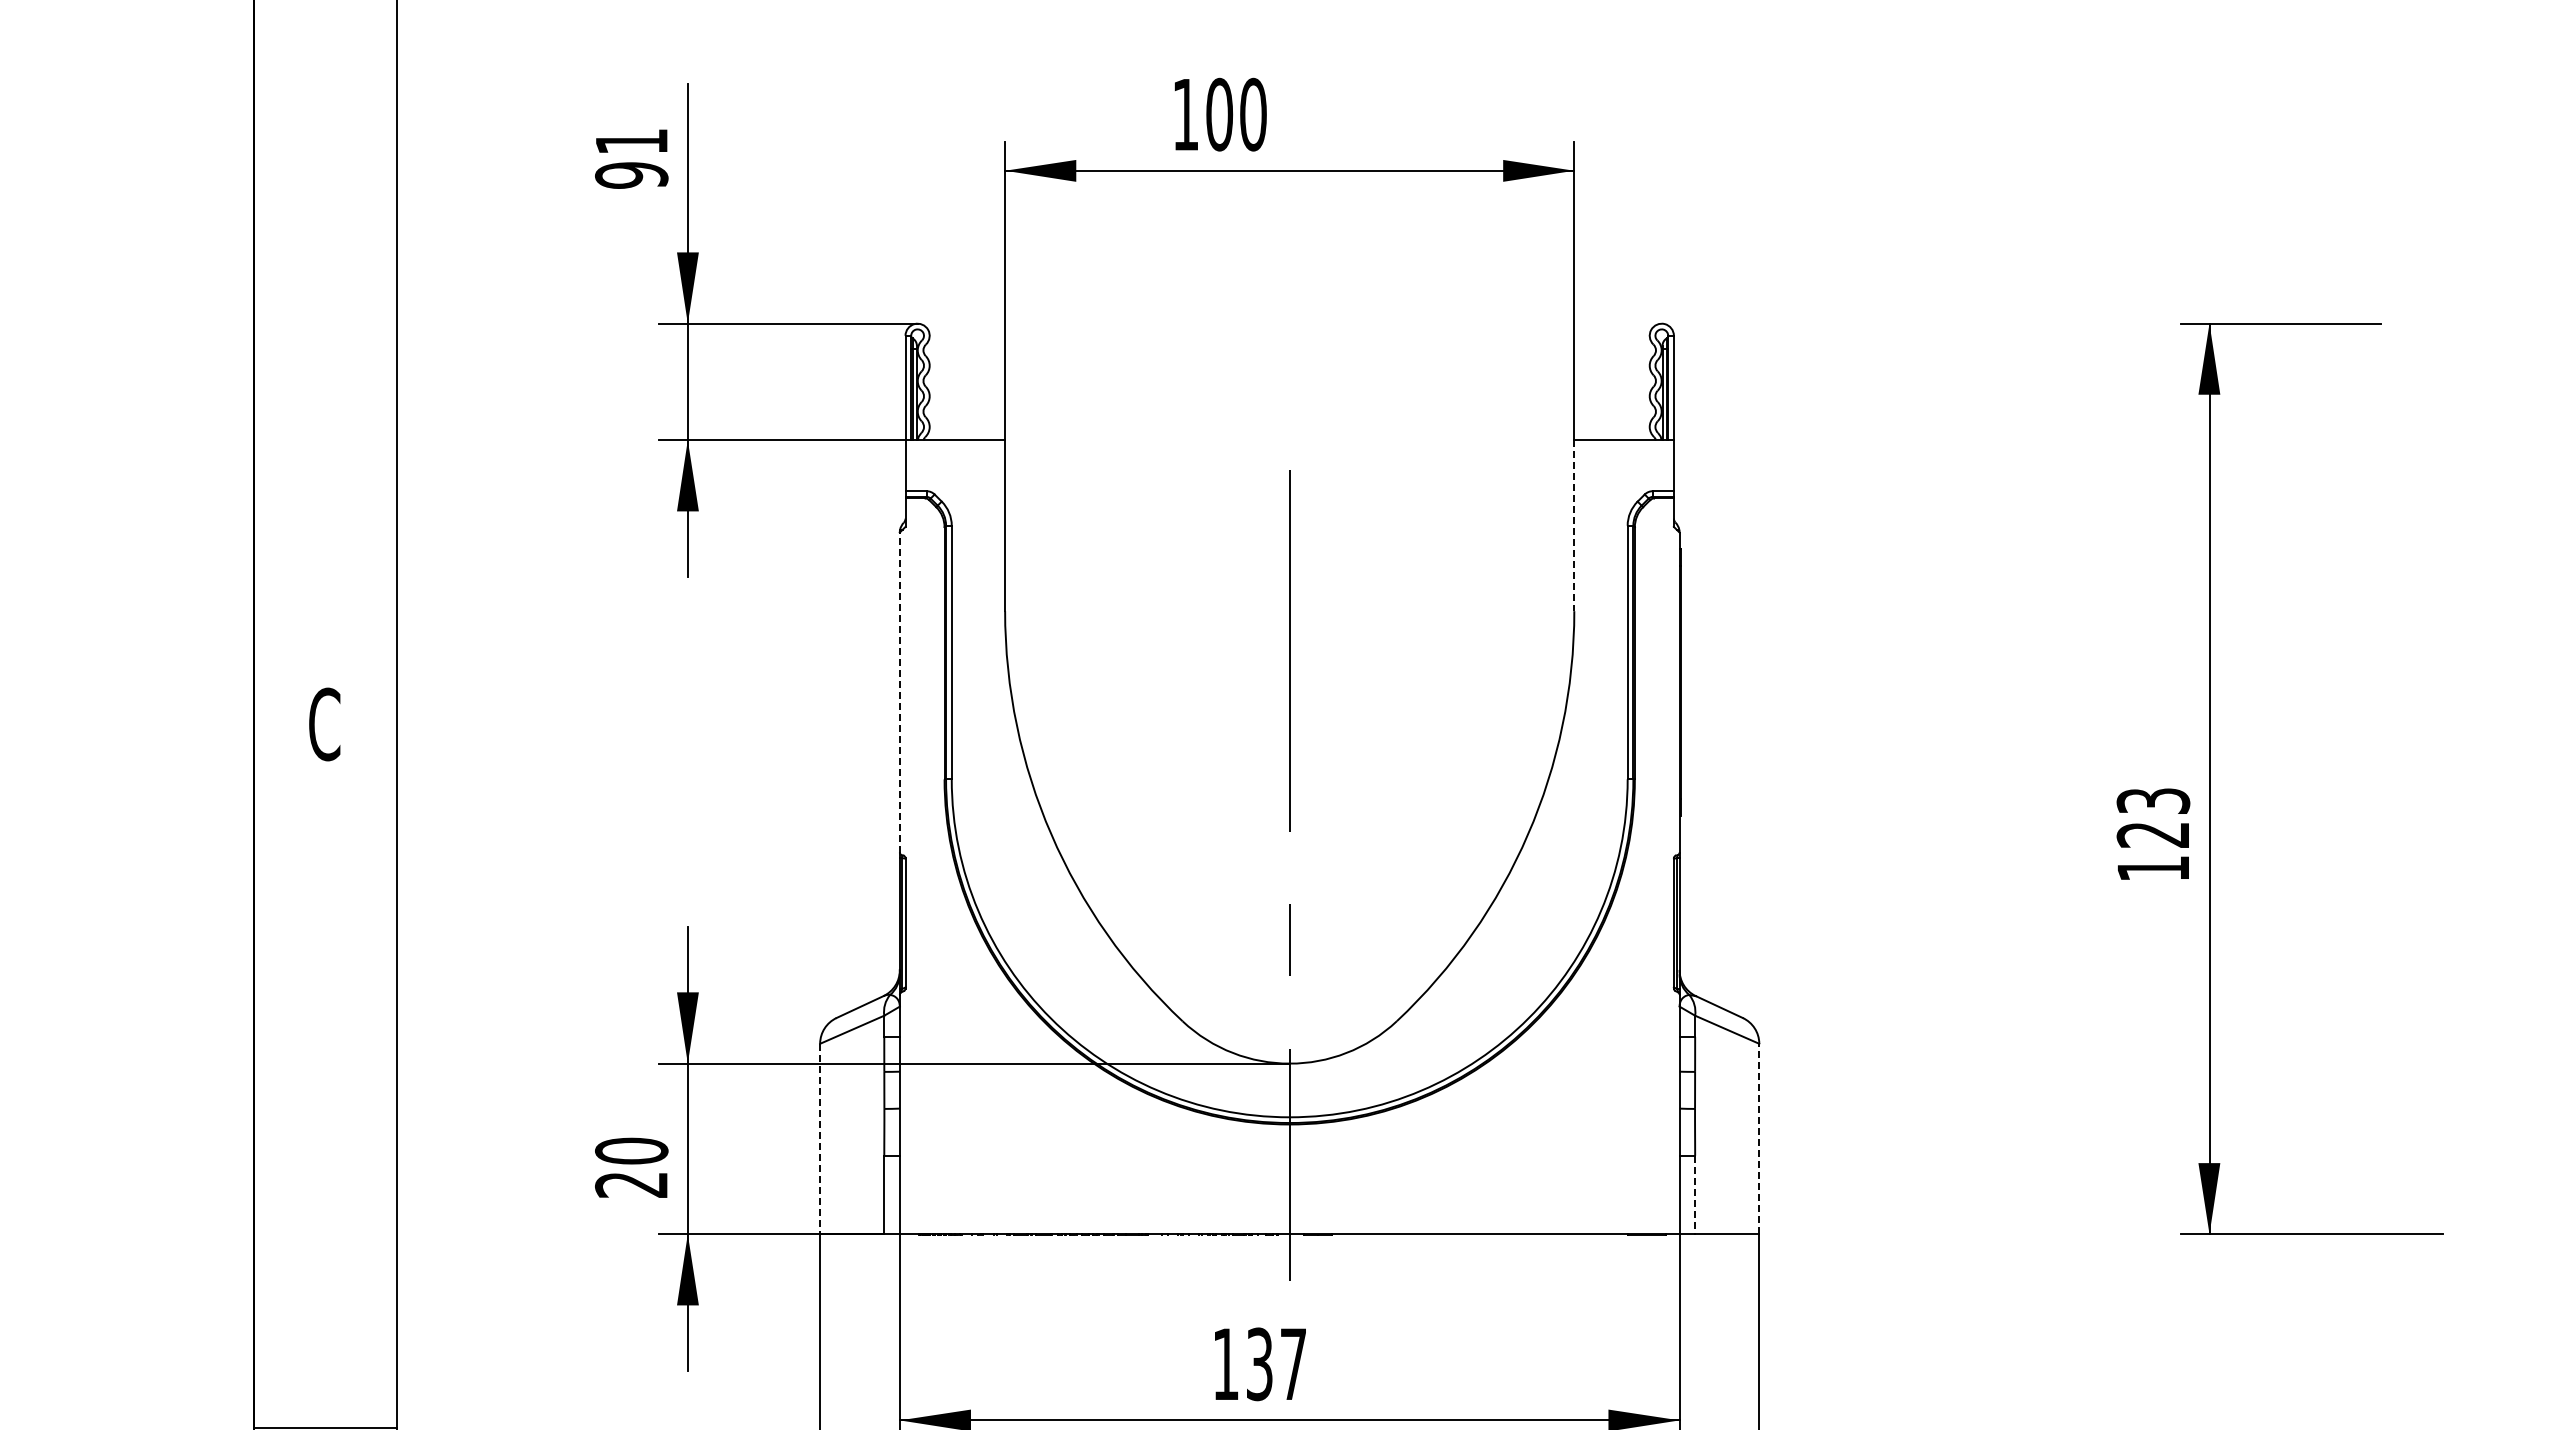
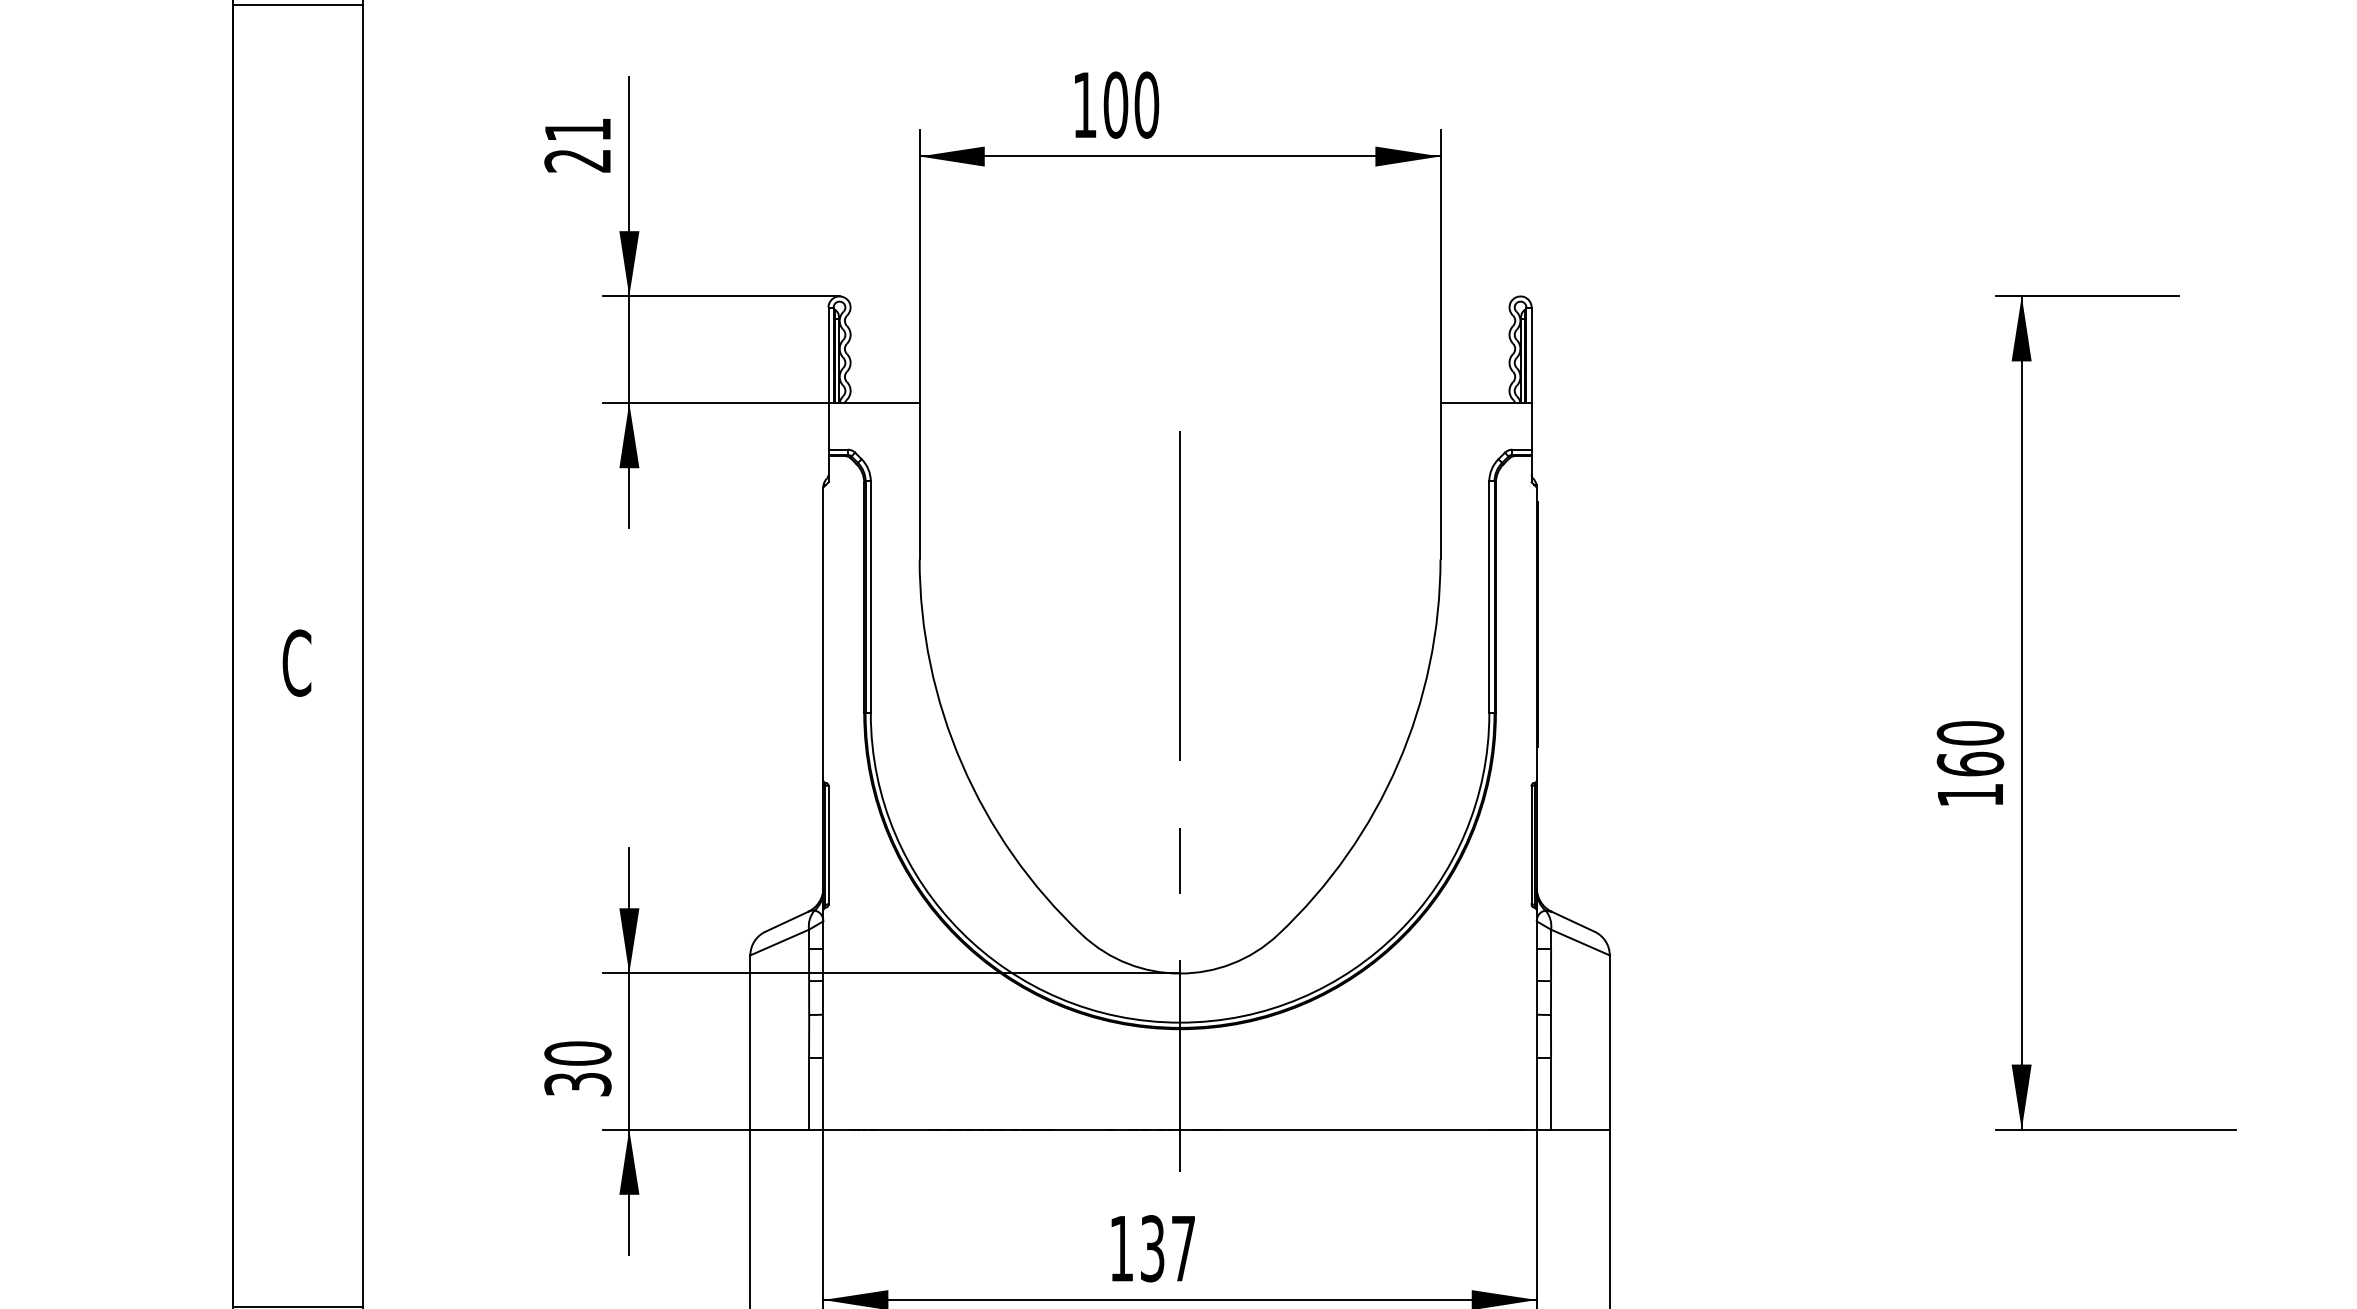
line: (325, 5) -> (297, 5), added
text: (631, 175) -> (577, 160), 91 -> 21
line: (1574, 526) -> (1440, 482), dashed -> solid
line: (899, 692) -> (822, 633), dashed -> solid
text: (2153, 817) -> (1970, 748), 123 -> 160
line: (1759, 1138) -> (1609, 1042), dashed -> solid
line: (820, 1139) -> (750, 1042), dashed -> solid
text: (631, 1184) -> (577, 1084), 20 -> 30
line: (1695, 1195) -> (1551, 1094), dashed -> solid

